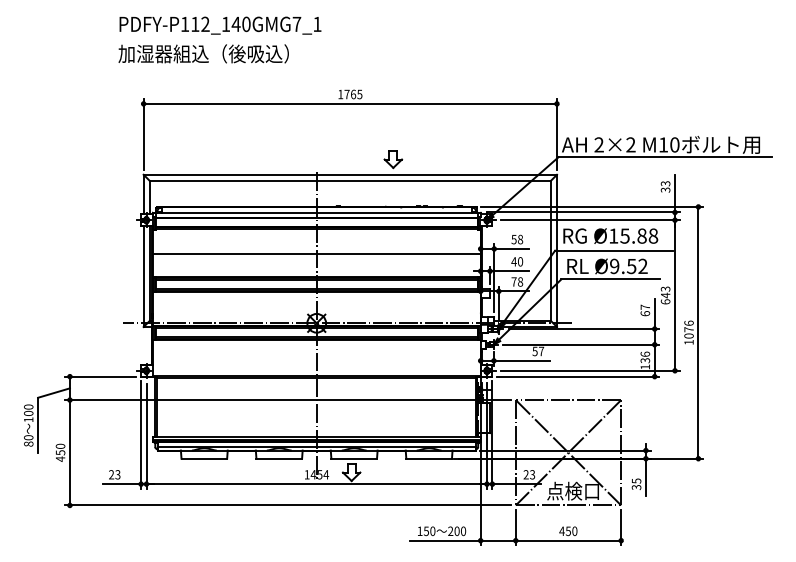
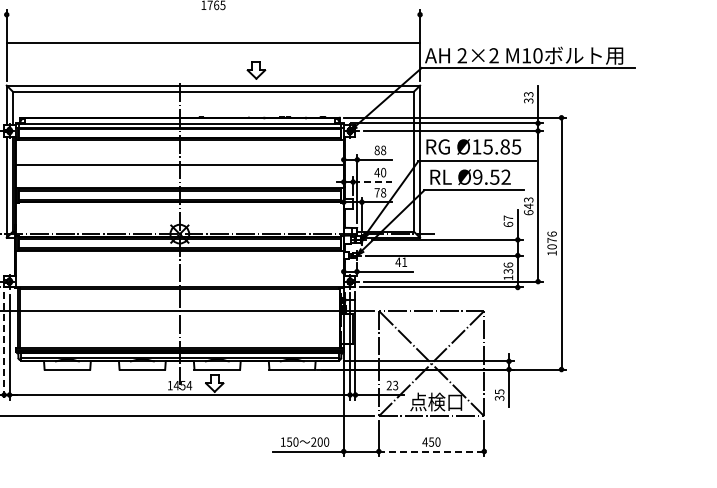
line: (350, 103) -> (213, 42), moved
text: (653, 235) -> (516, 146), Ø15.88 -> Ø15.85
text: (513, 239) -> (376, 150), 58 -> 88
line: (509, 271) -> (372, 182), solid -> dashed
text: (538, 351) -> (401, 262), 57 -> 41
line: (141, 435) -> (4, 346), solid -> dashed
line: (568, 540) -> (431, 451), solid -> dashed

